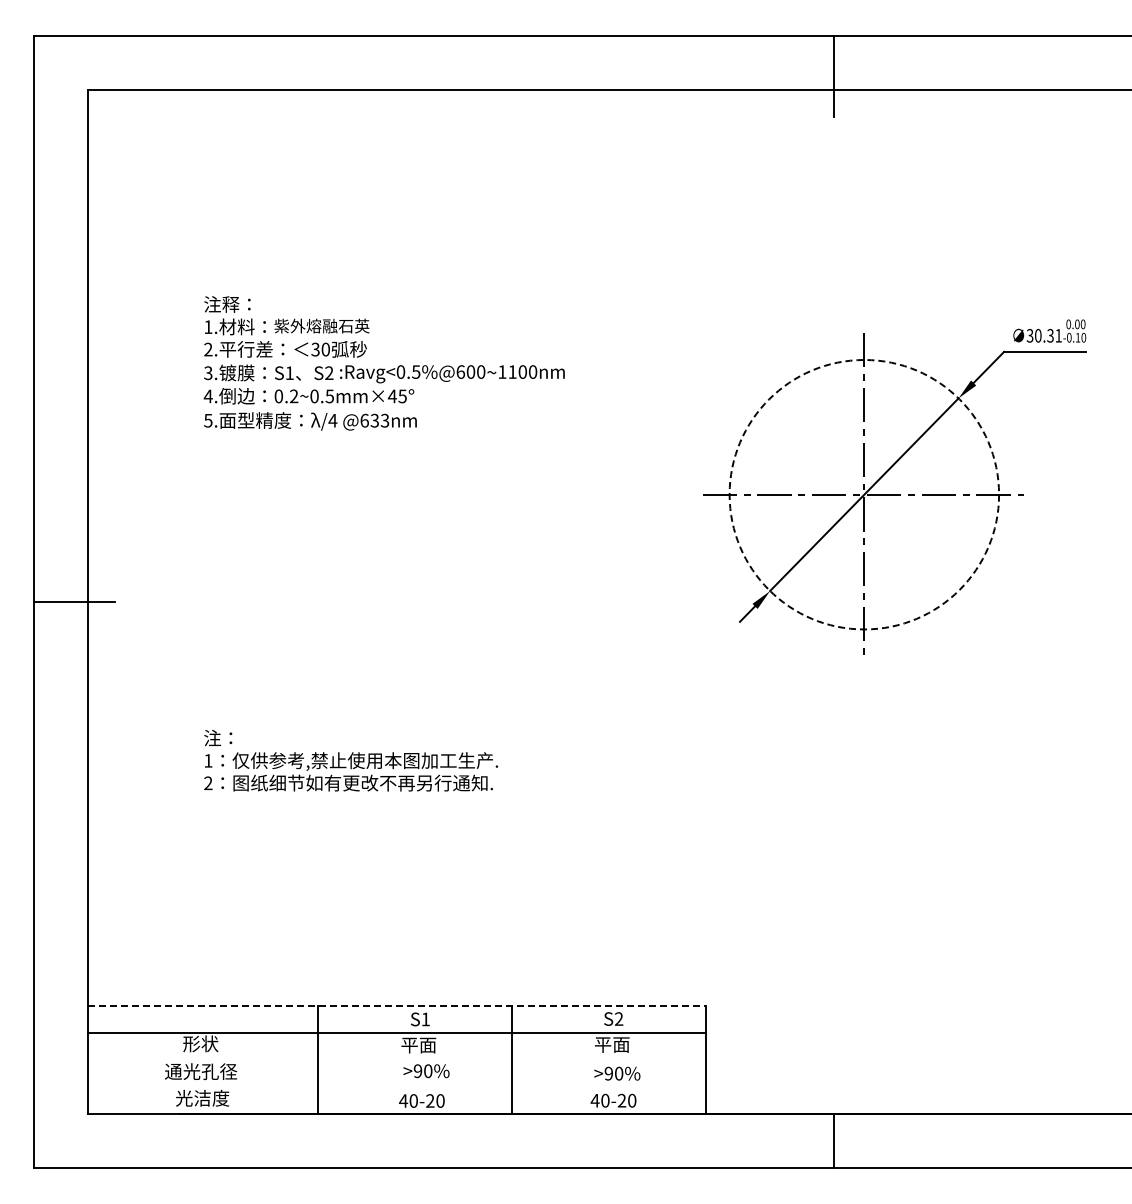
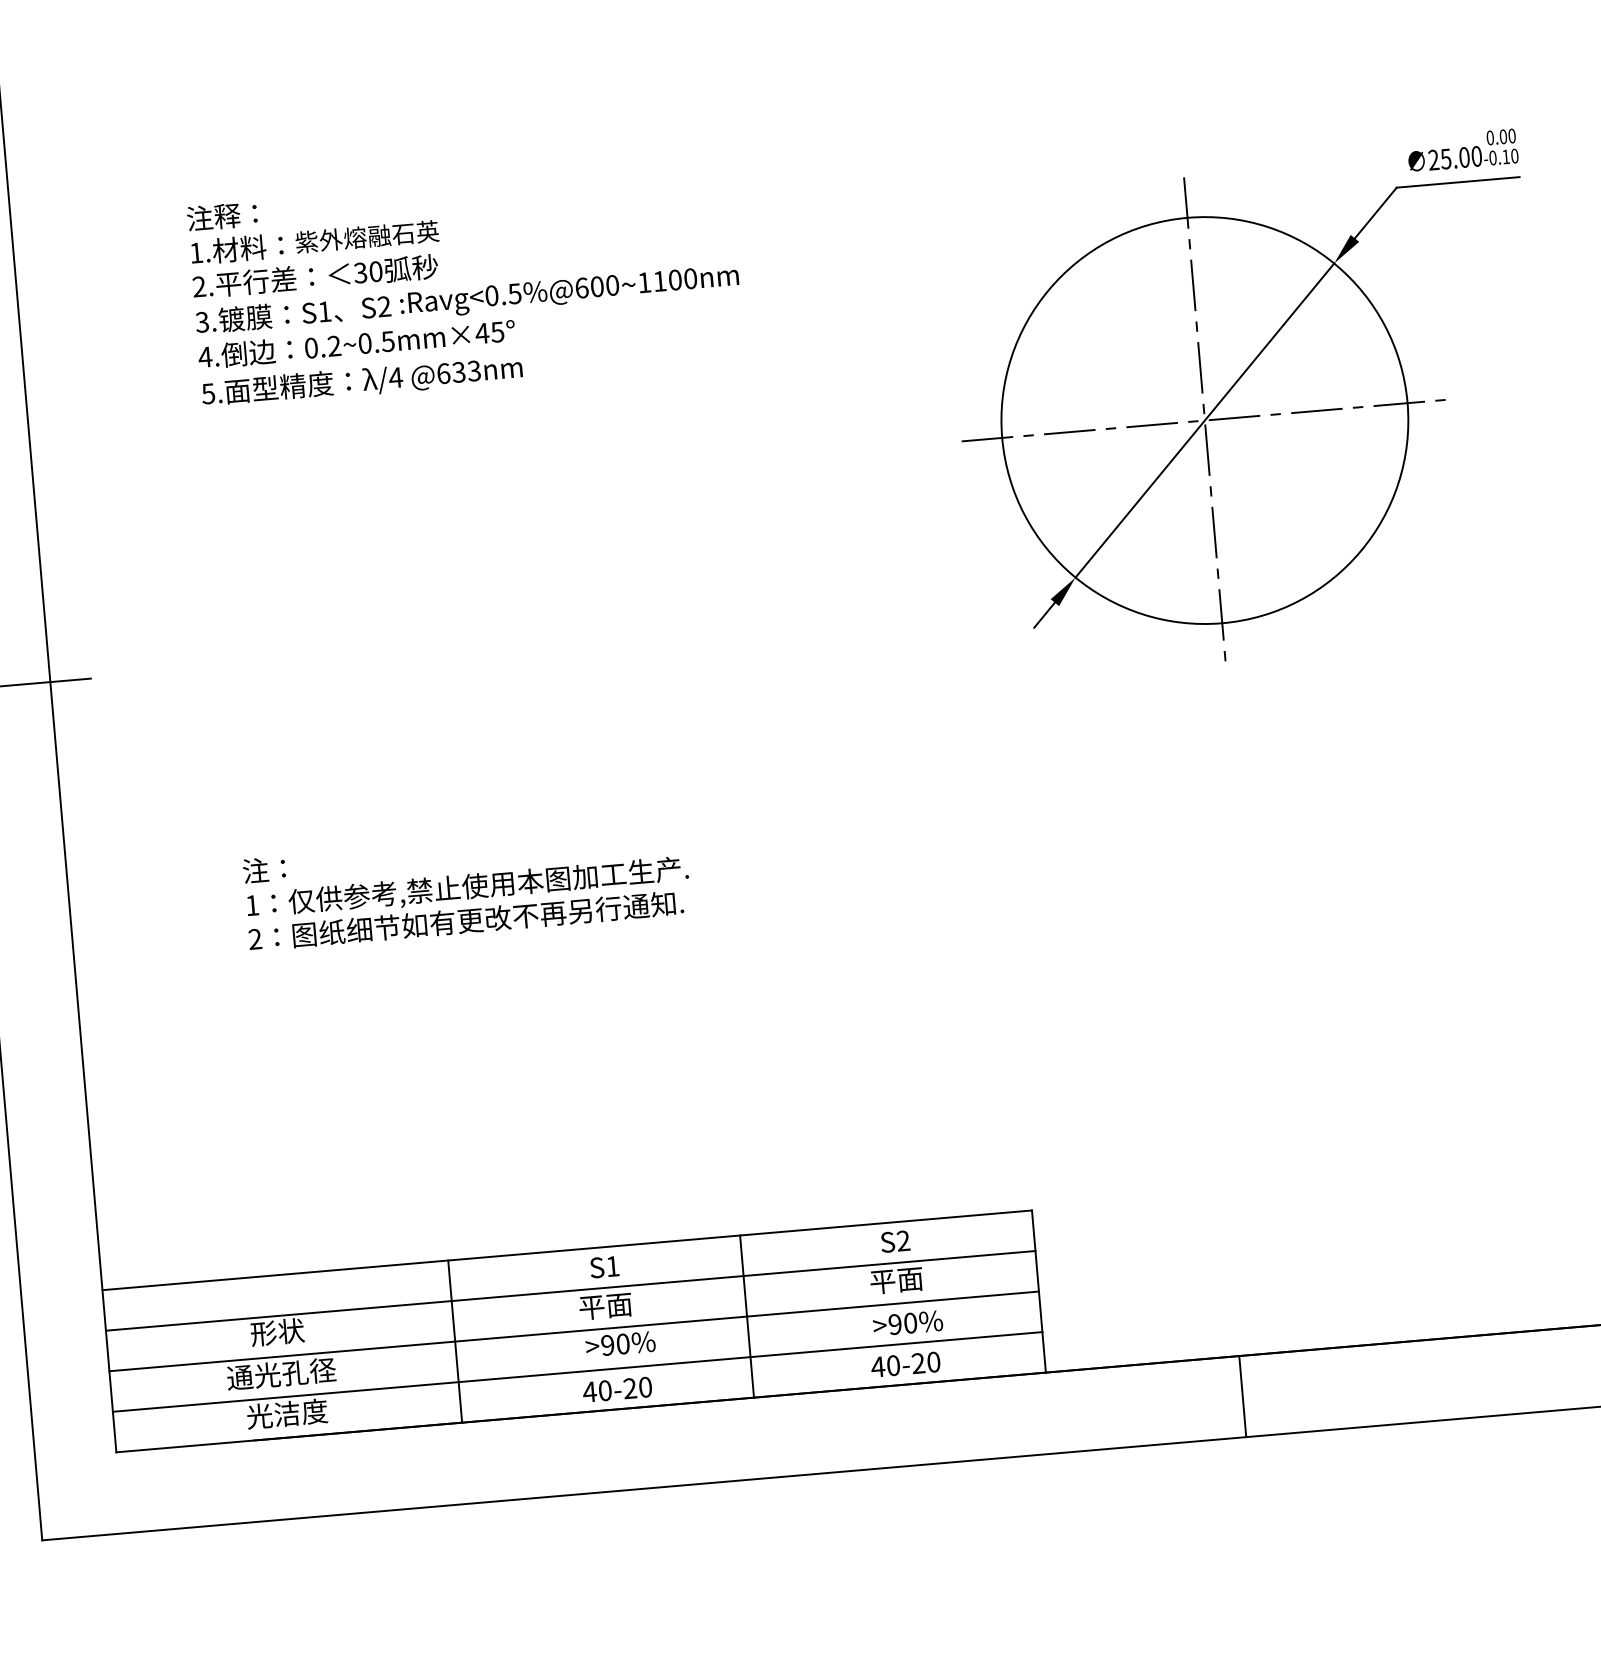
text: (1044, 335) -> (1455, 157), 30.31 -> 25.00
circle: (864, 494) -> (1205, 420), dashed -> solid
line: (396, 1006) -> (567, 1250), dashed -> solid
line: (396, 1060) -> (574, 1332), added
line: (396, 1087) -> (577, 1372), added

